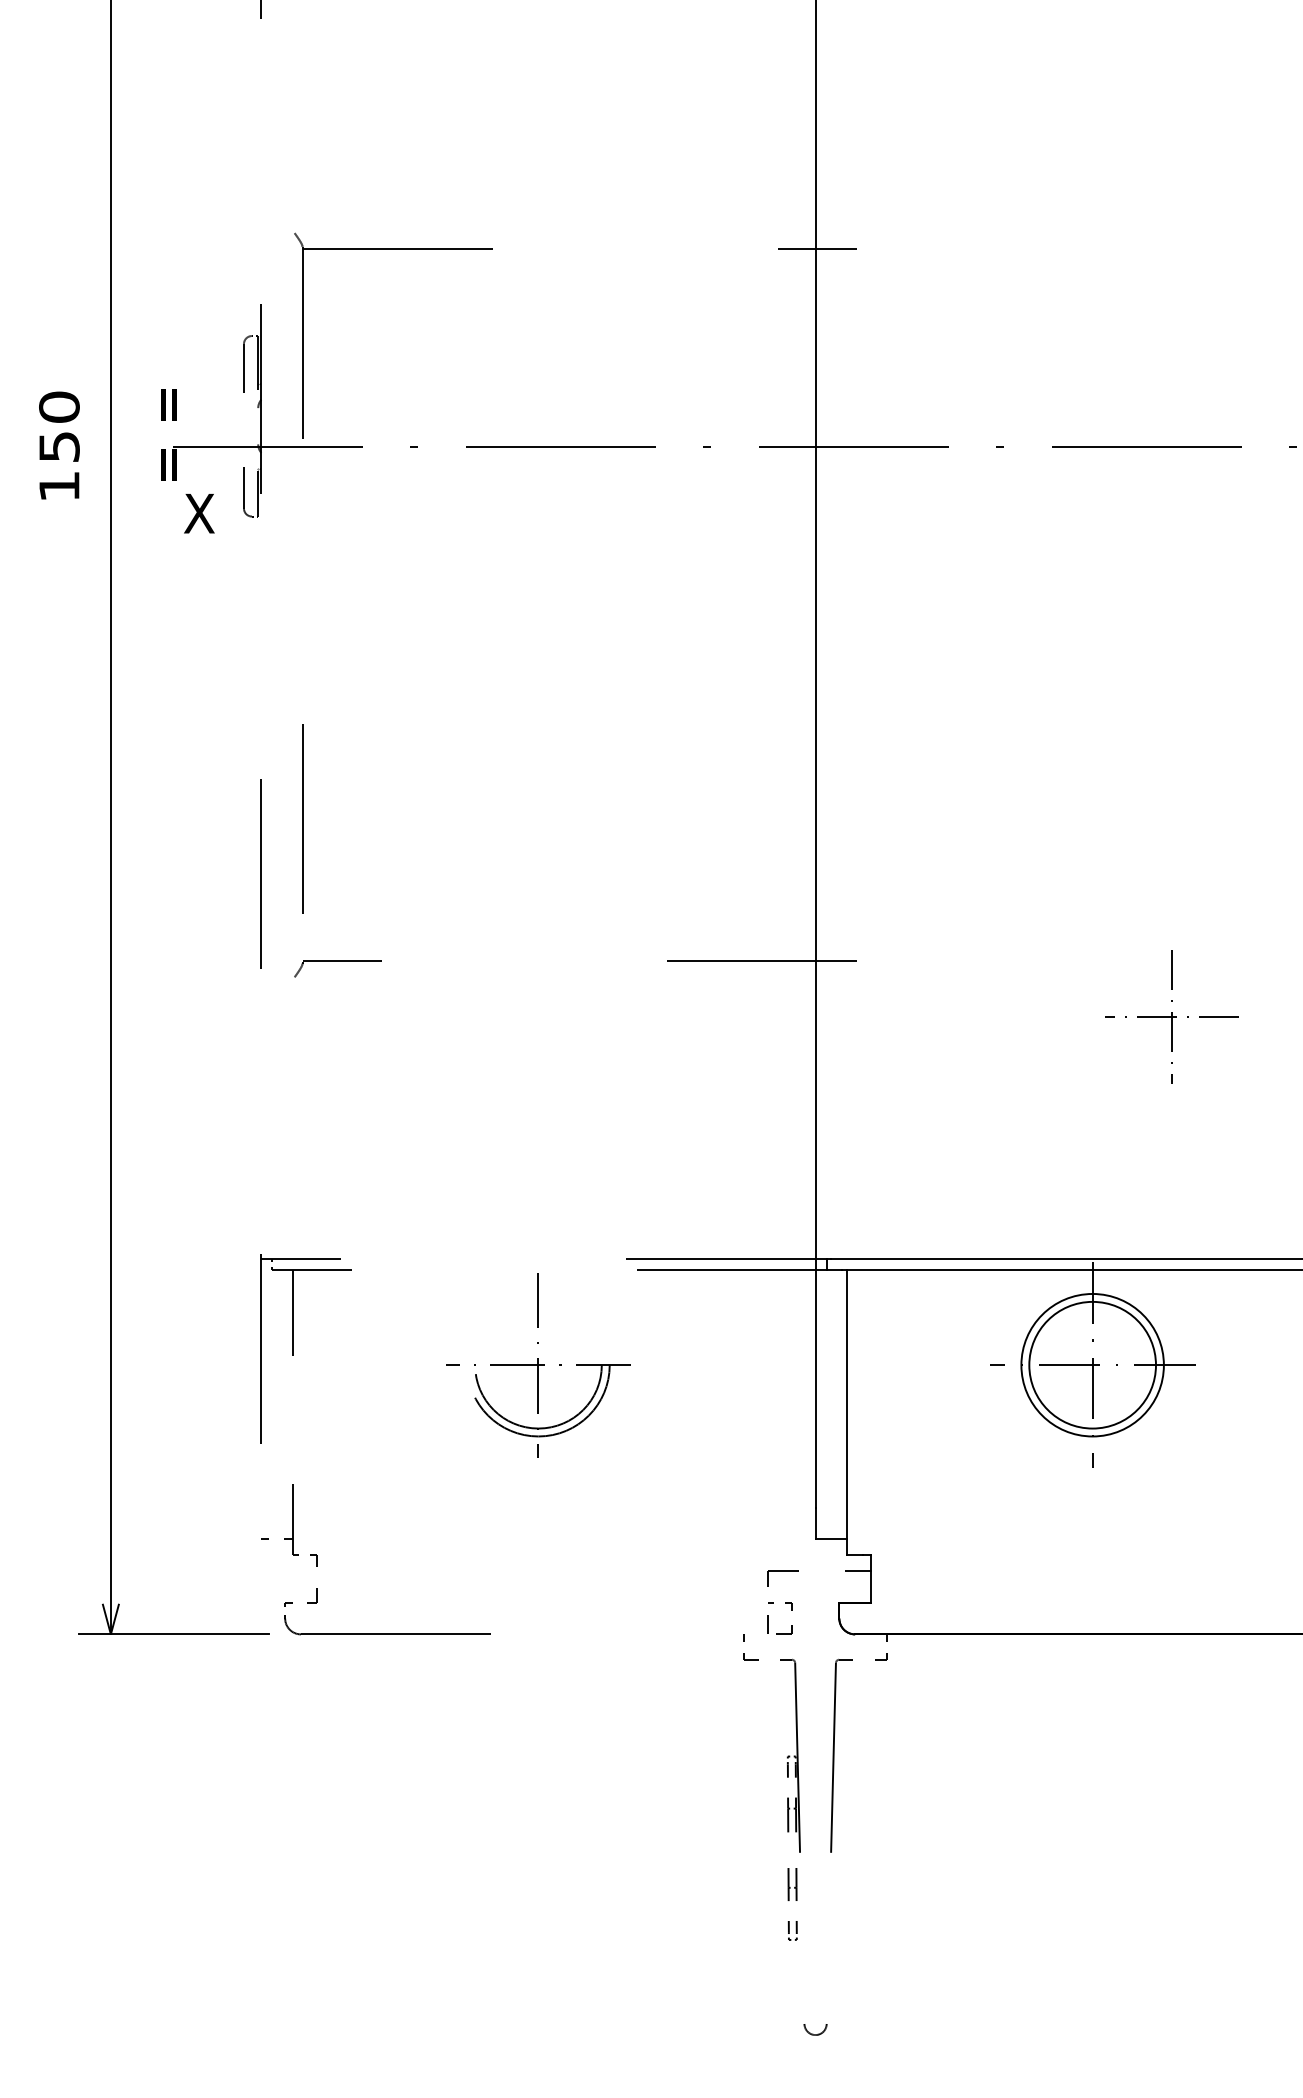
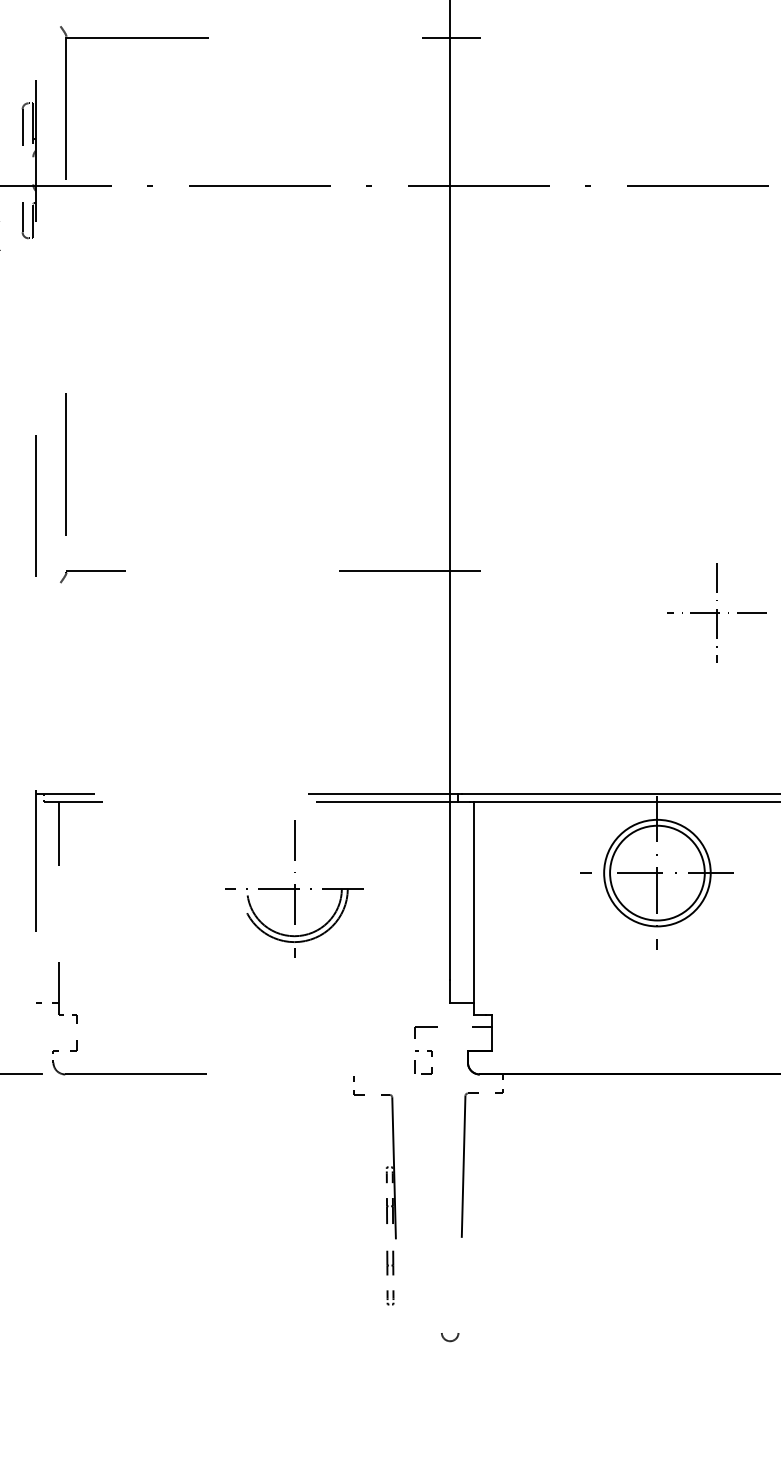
part: (538, 1365) -> (294, 889), moved
part: (787, 1777) -> (386, 1183), moved
arc: (813, 2033) -> (448, 1340), moved

